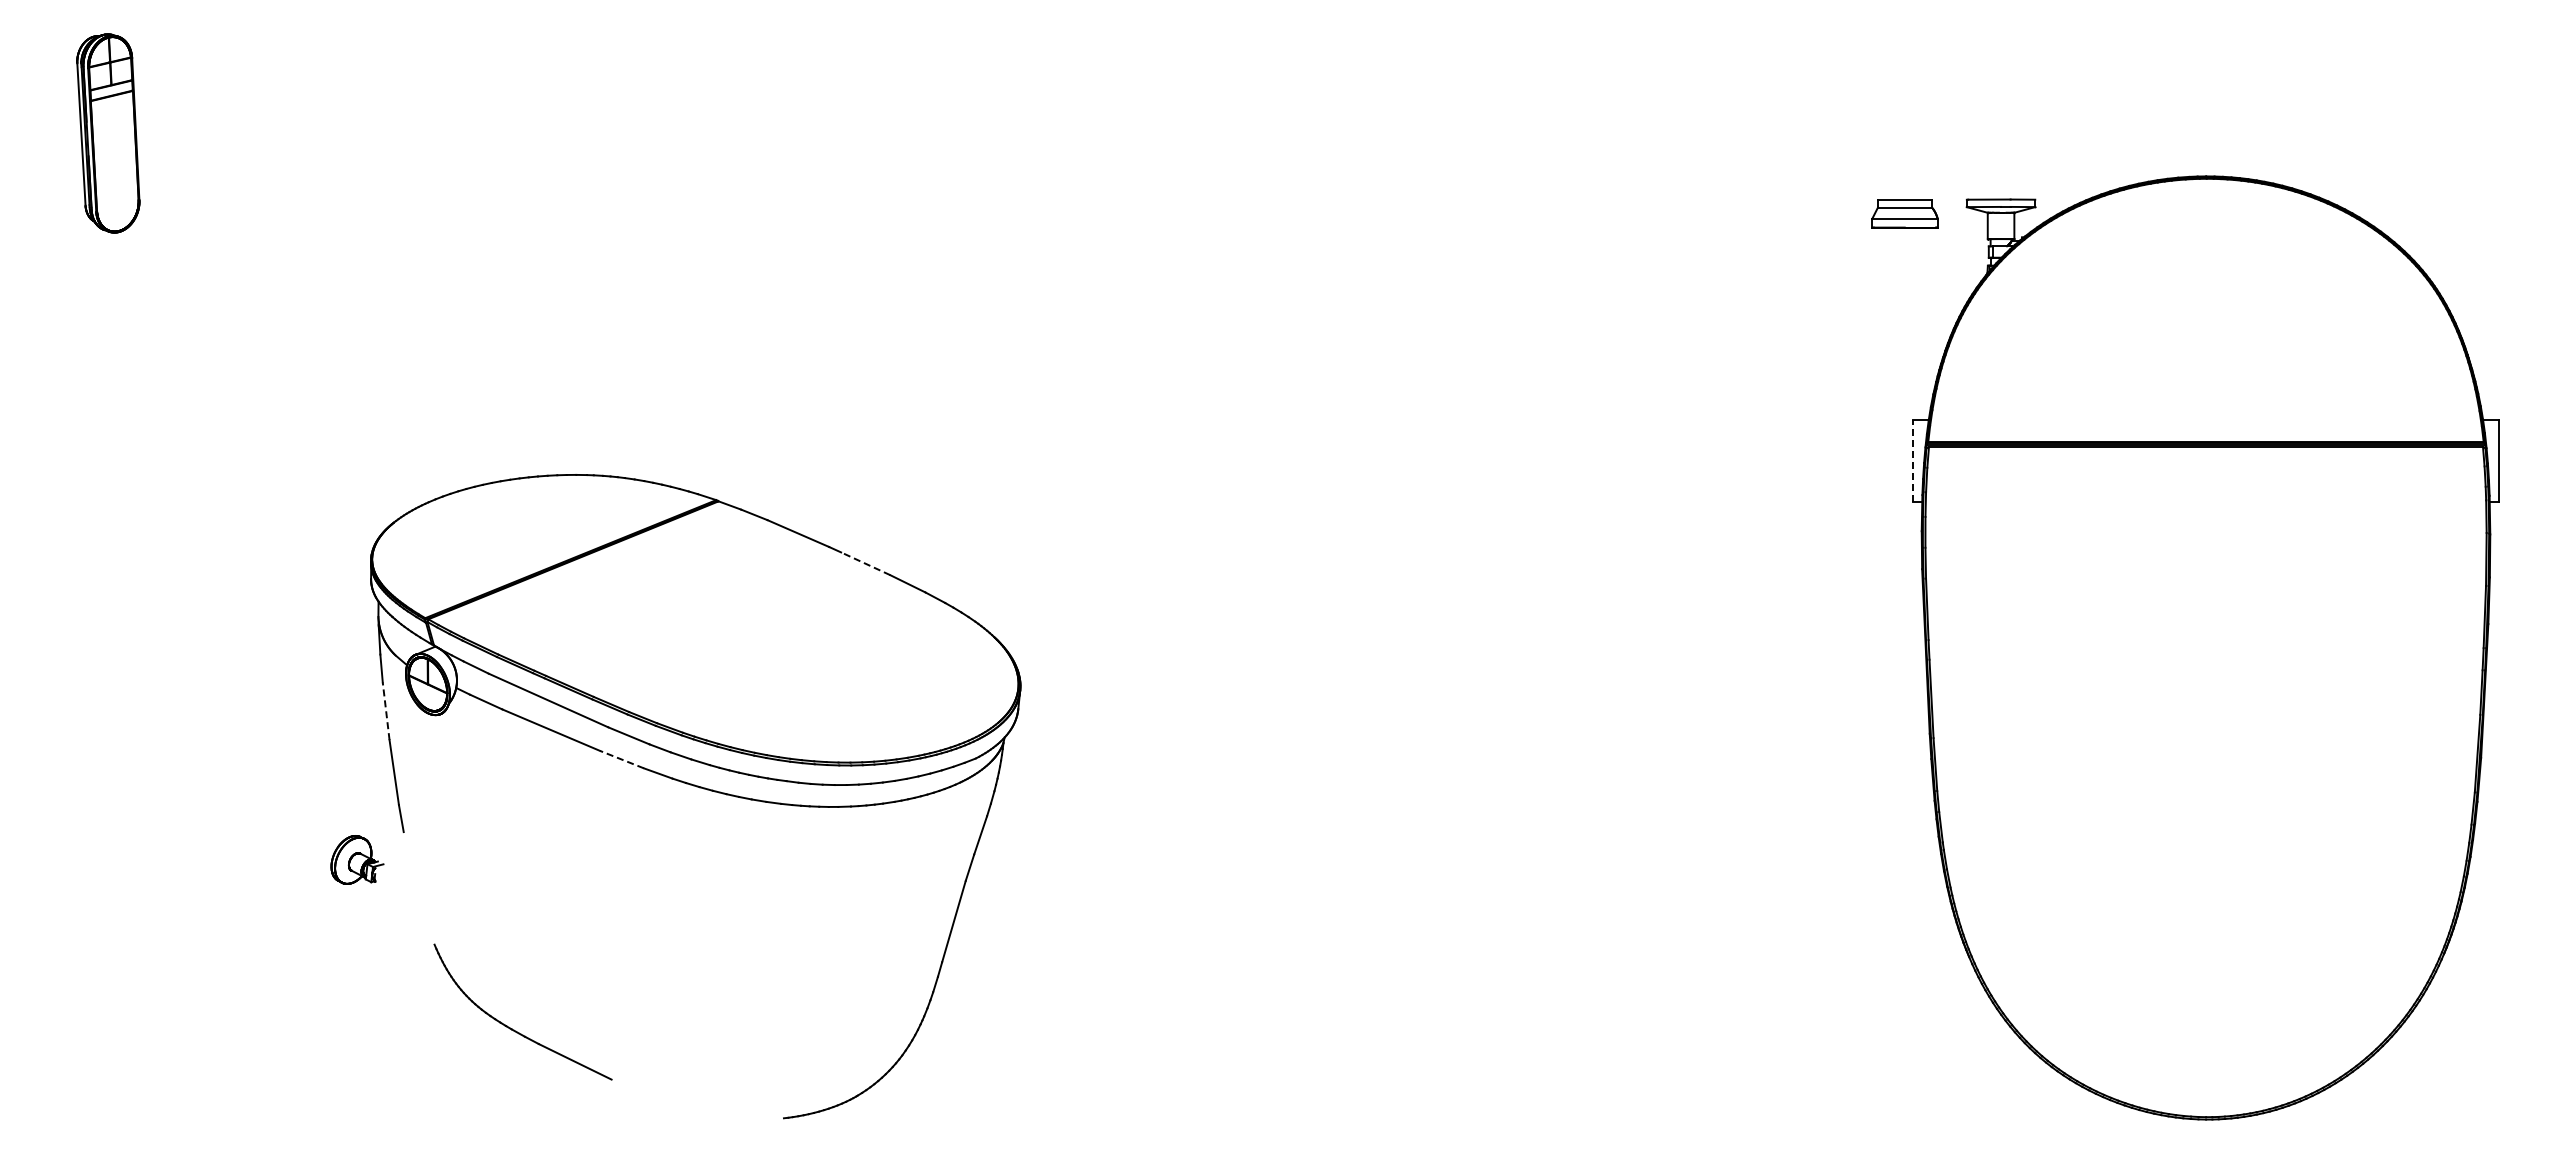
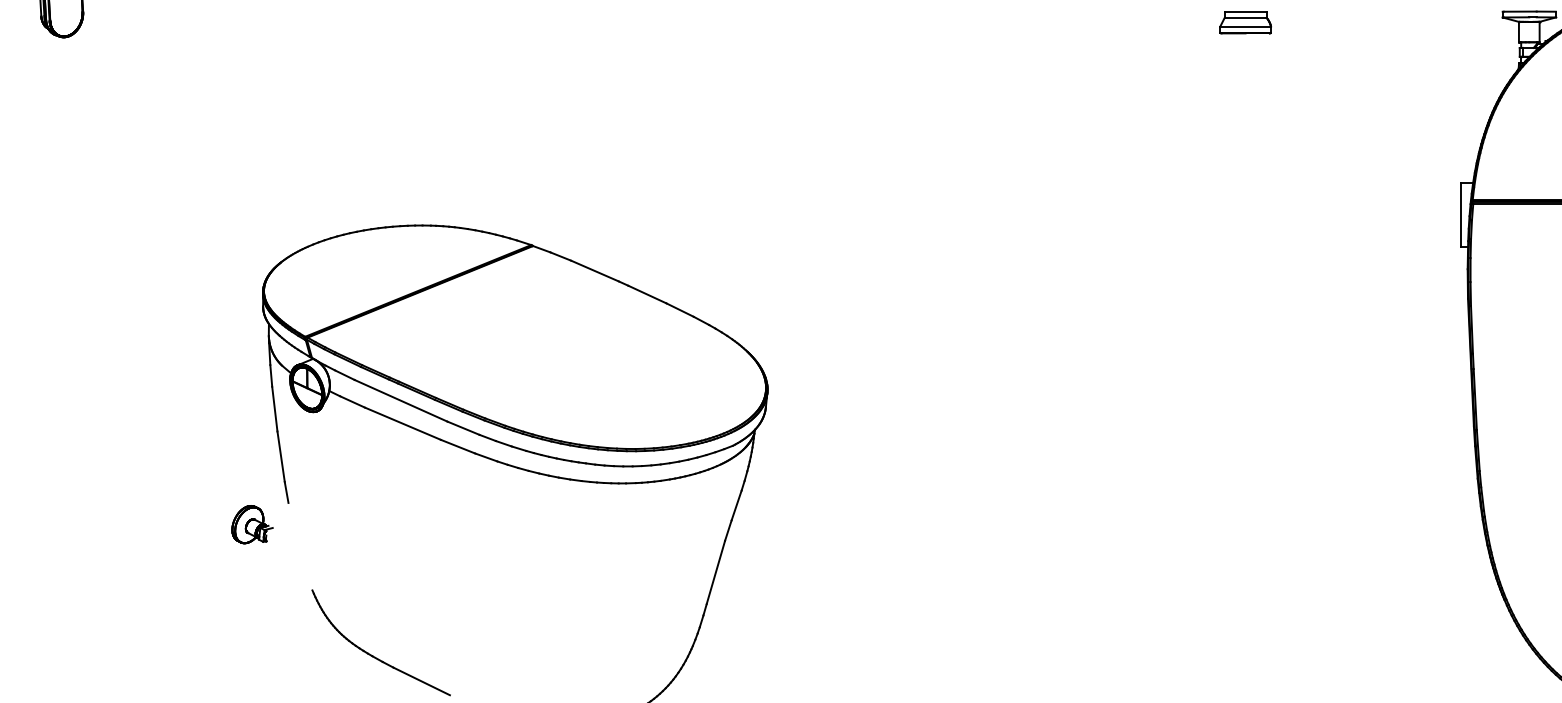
part: (1904, 213) -> (1245, 22), moved
line: (1913, 460) -> (1461, 214), dashed -> solid
line: (865, 563) -> (647, 294), dashed -> solid
line: (386, 710) -> (275, 408), dashed -> solid
line: (621, 759) -> (457, 446), dashed -> solid

